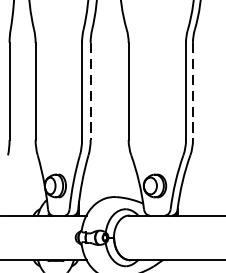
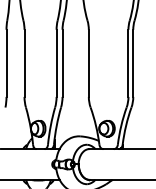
line: (90, 91) -> (62, 63), dashed -> solid
line: (193, 91) -> (133, 63), dashed -> solid

